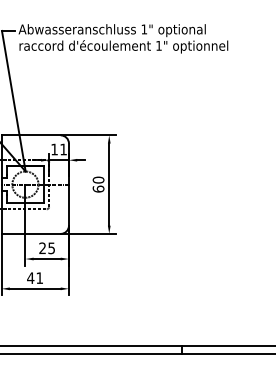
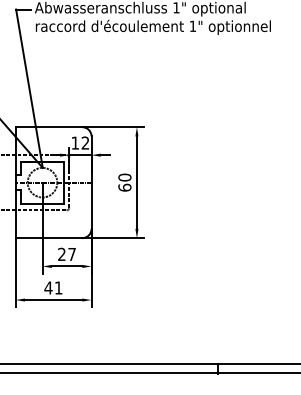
text: (63, 149) -> (85, 143), 11 -> 12
text: (51, 248) -> (71, 254), 25 -> 27

